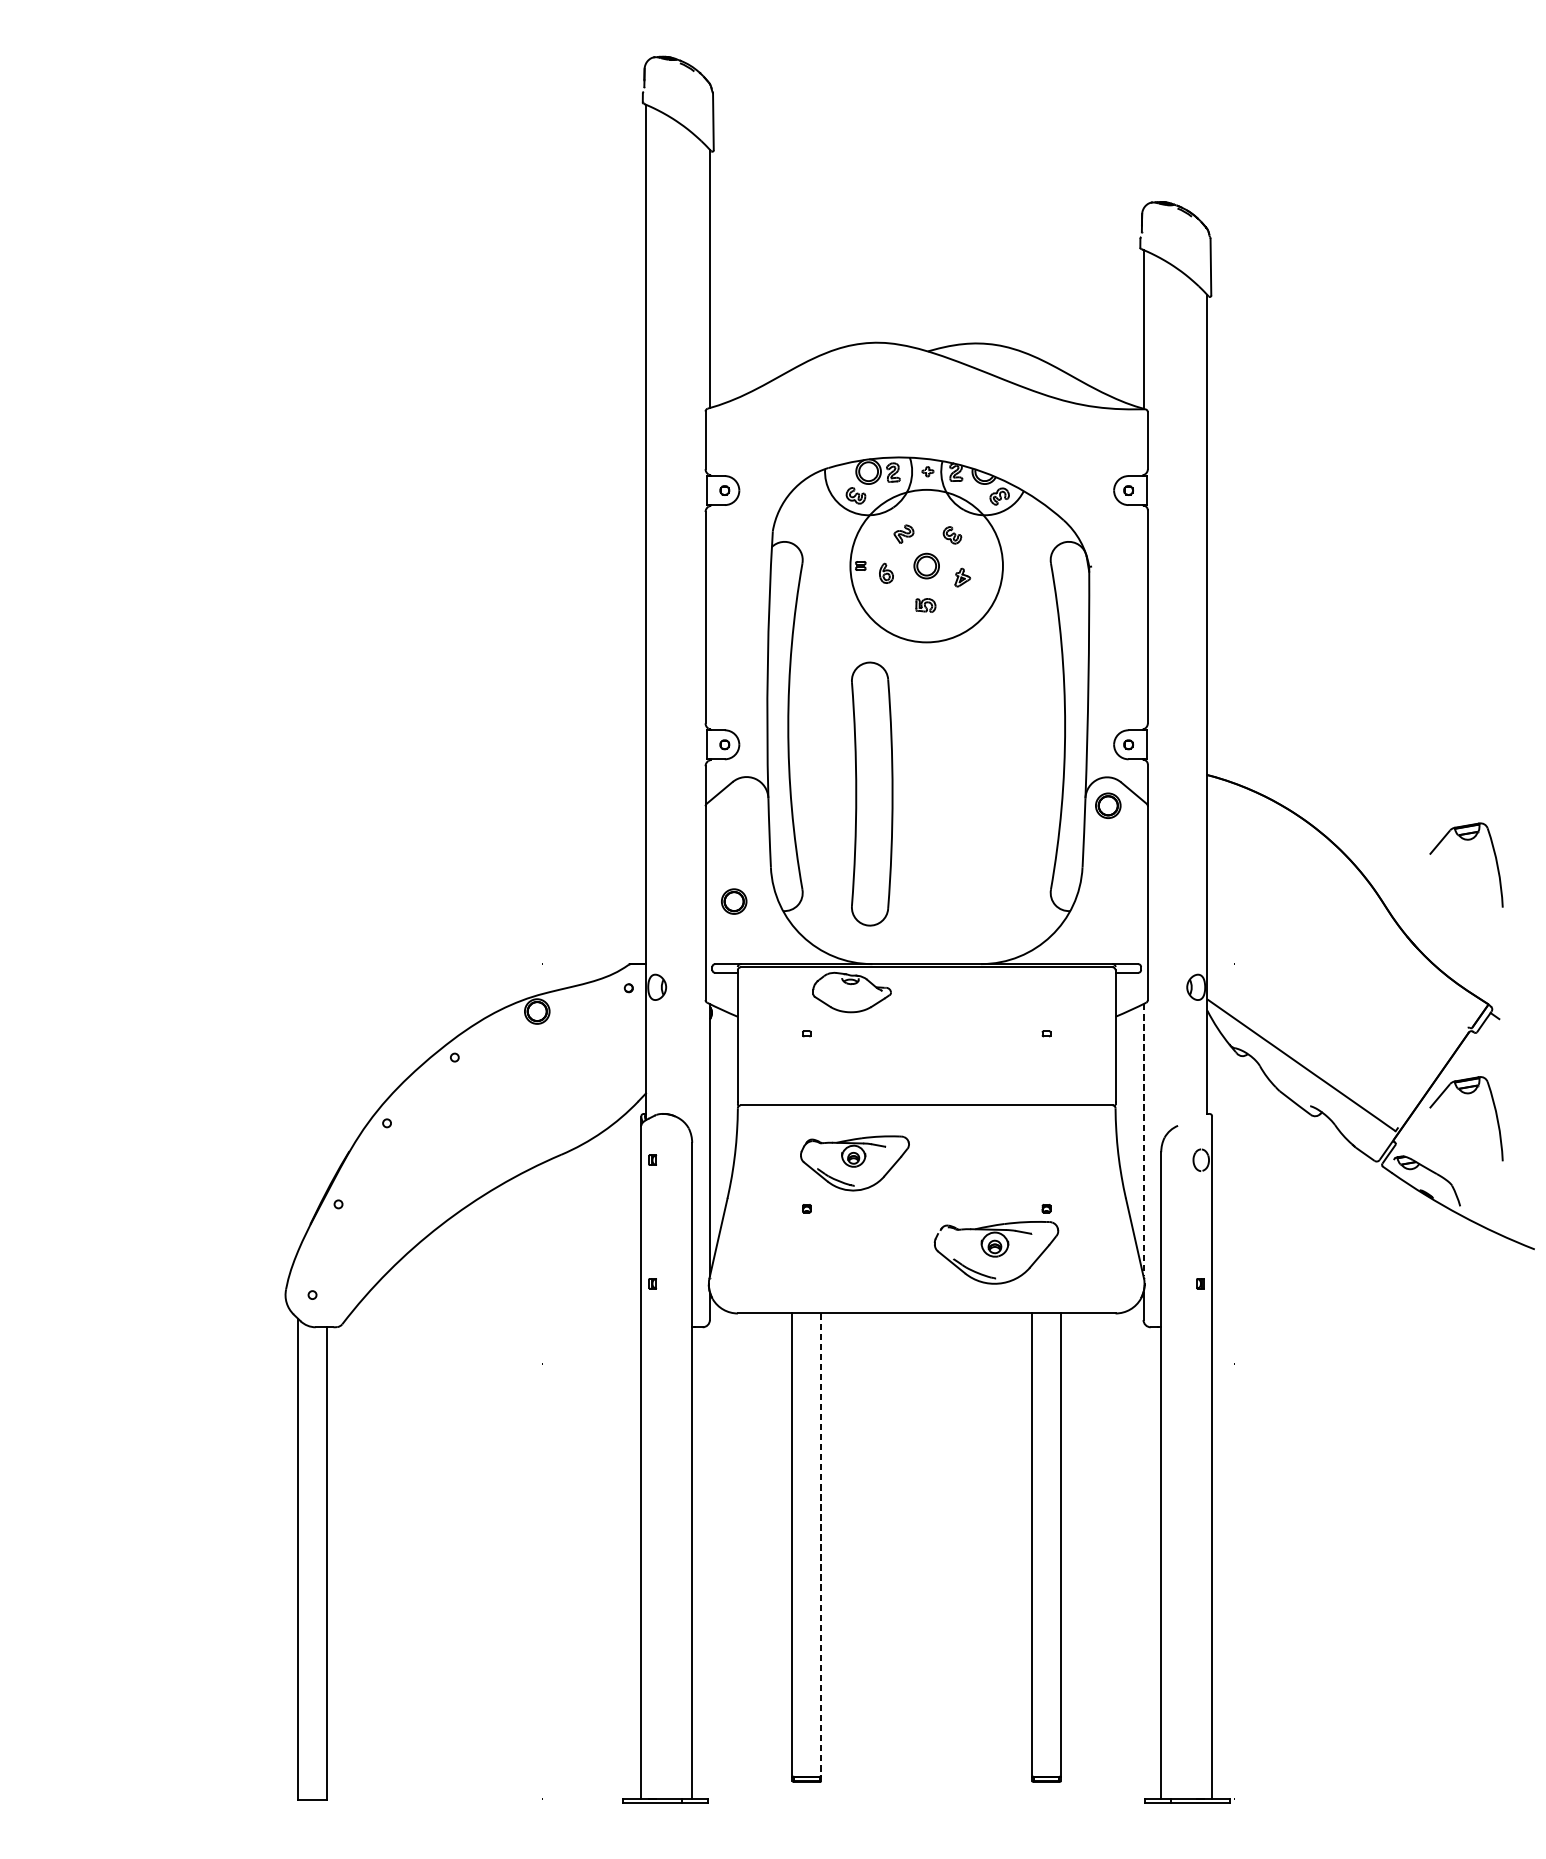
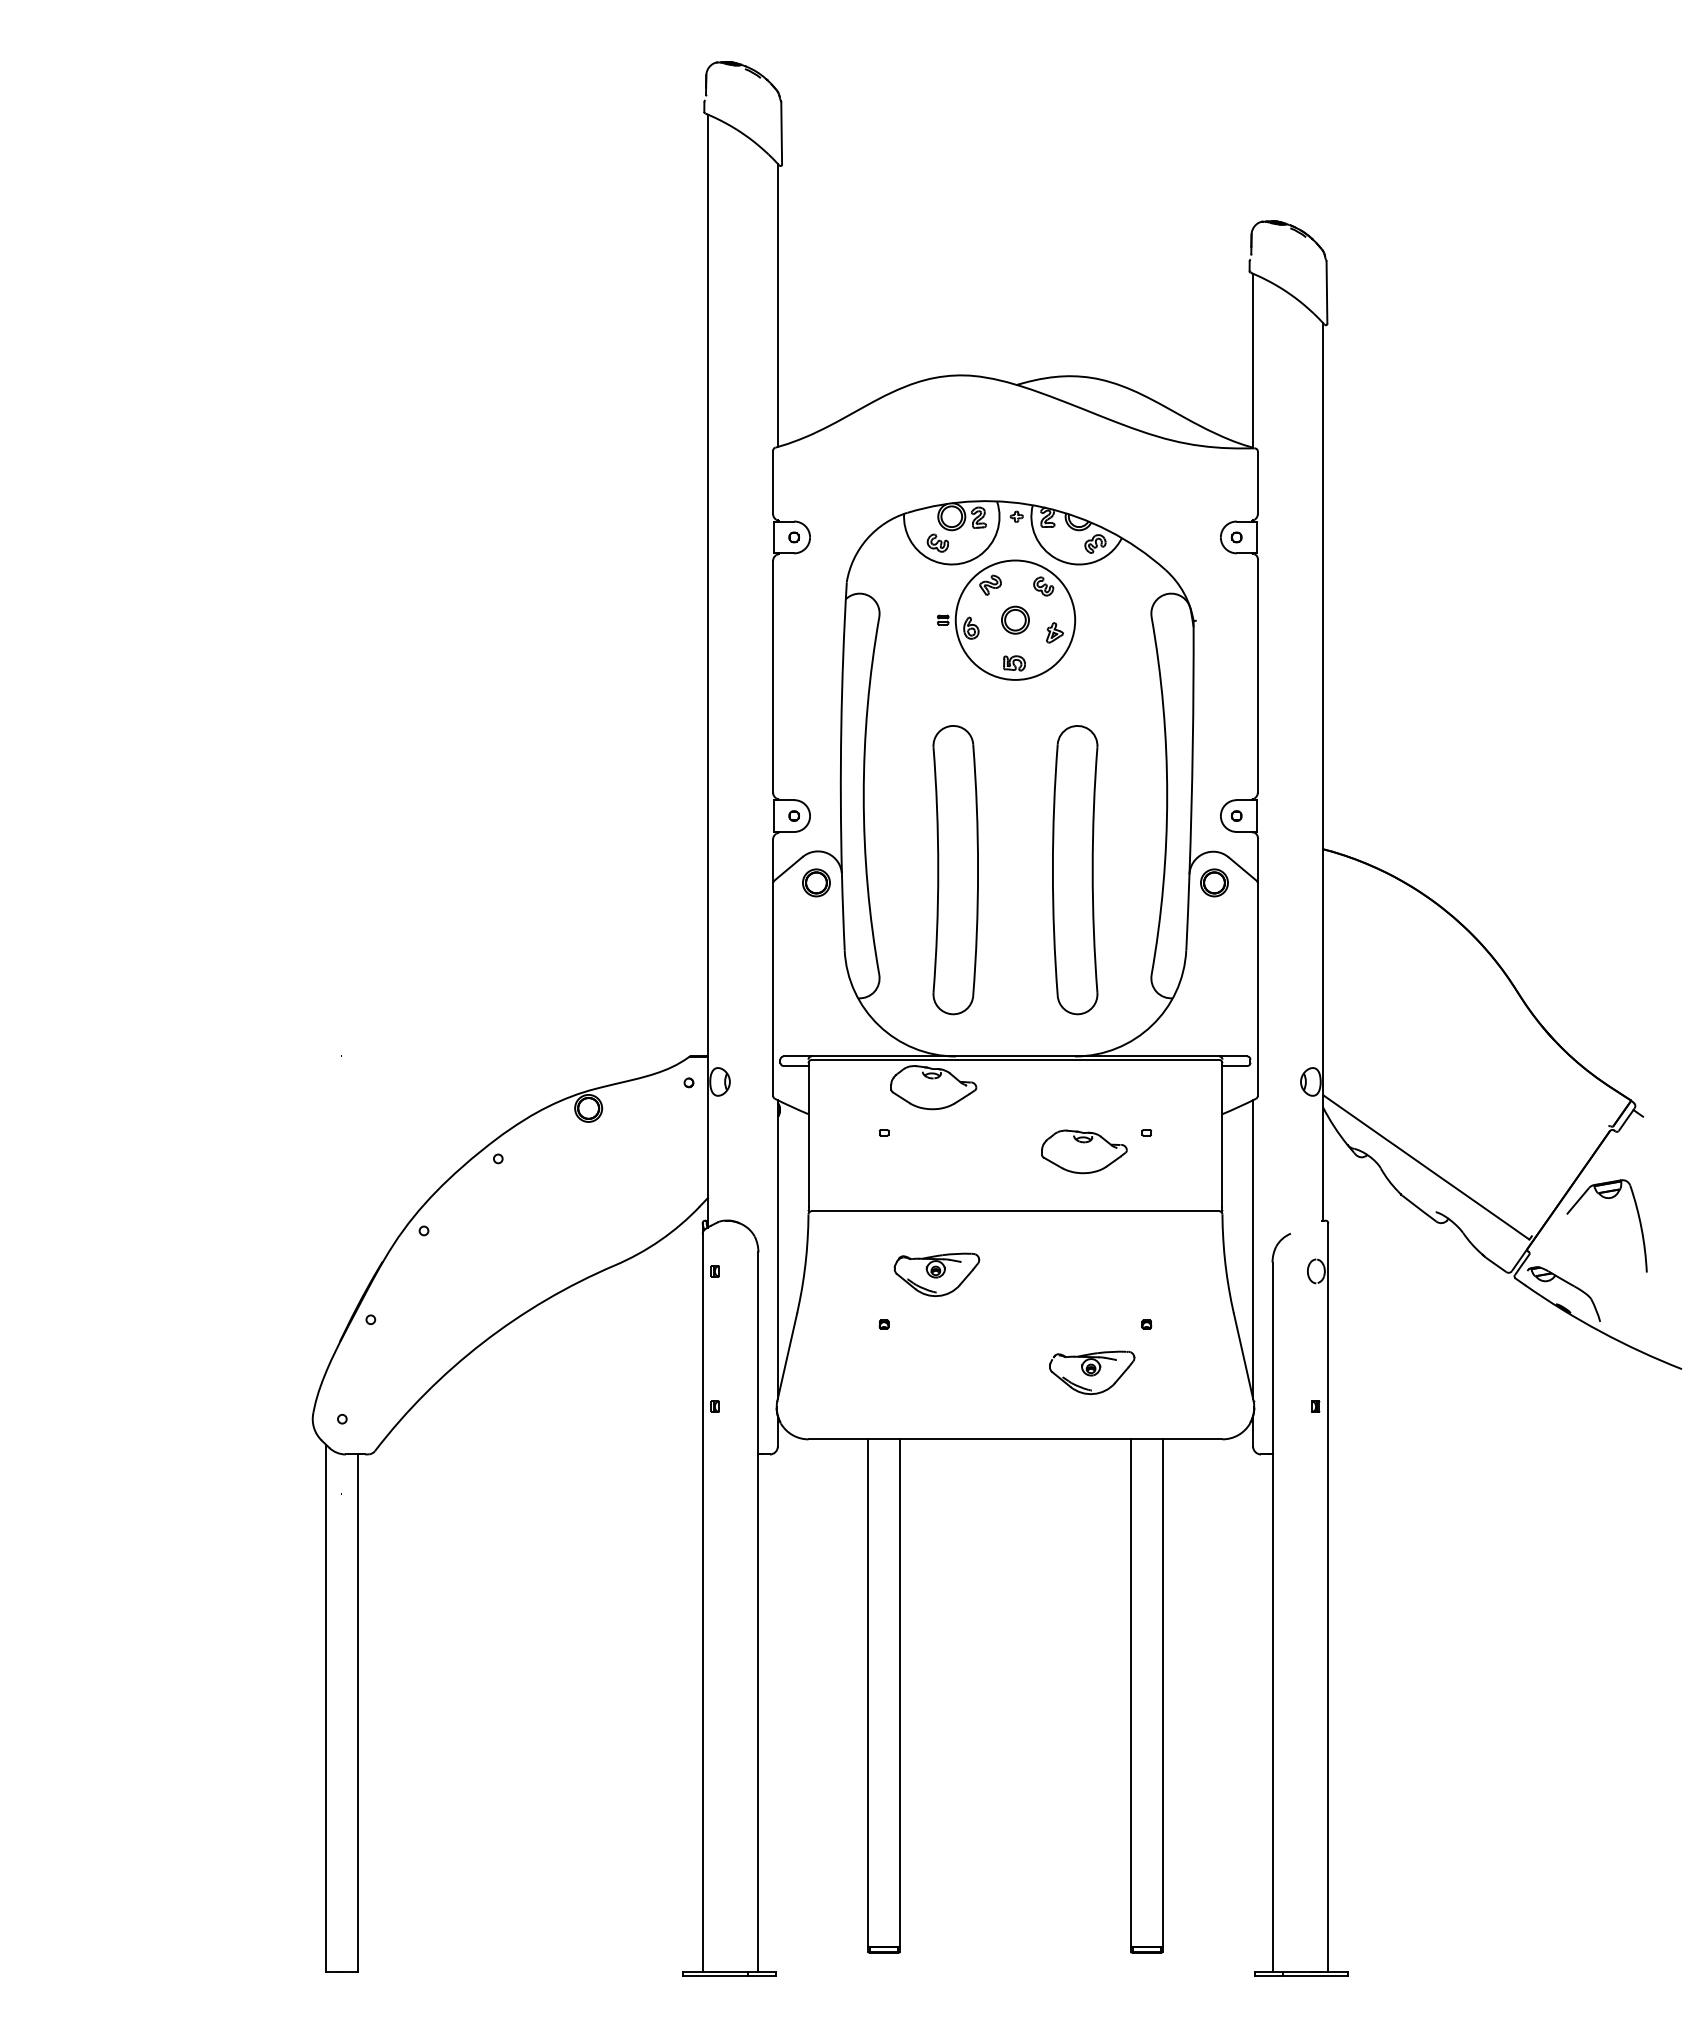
circle: (926, 565) -> (1015, 619), size x0.71
part: (981, 794) -> (1075, 870), added
part: (1467, 840) -> (1608, 921), removed
part: (734, 901) -> (816, 882), moved
part: (989, 1050) -> (1084, 1151), added
line: (1143, 1140) -> (1253, 1249), dashed -> solid
part: (854, 1163) -> (936, 1274), size x0.71
part: (996, 1252) -> (1092, 1372), size x0.62
line: (821, 1545) -> (900, 1693), dashed -> solid

